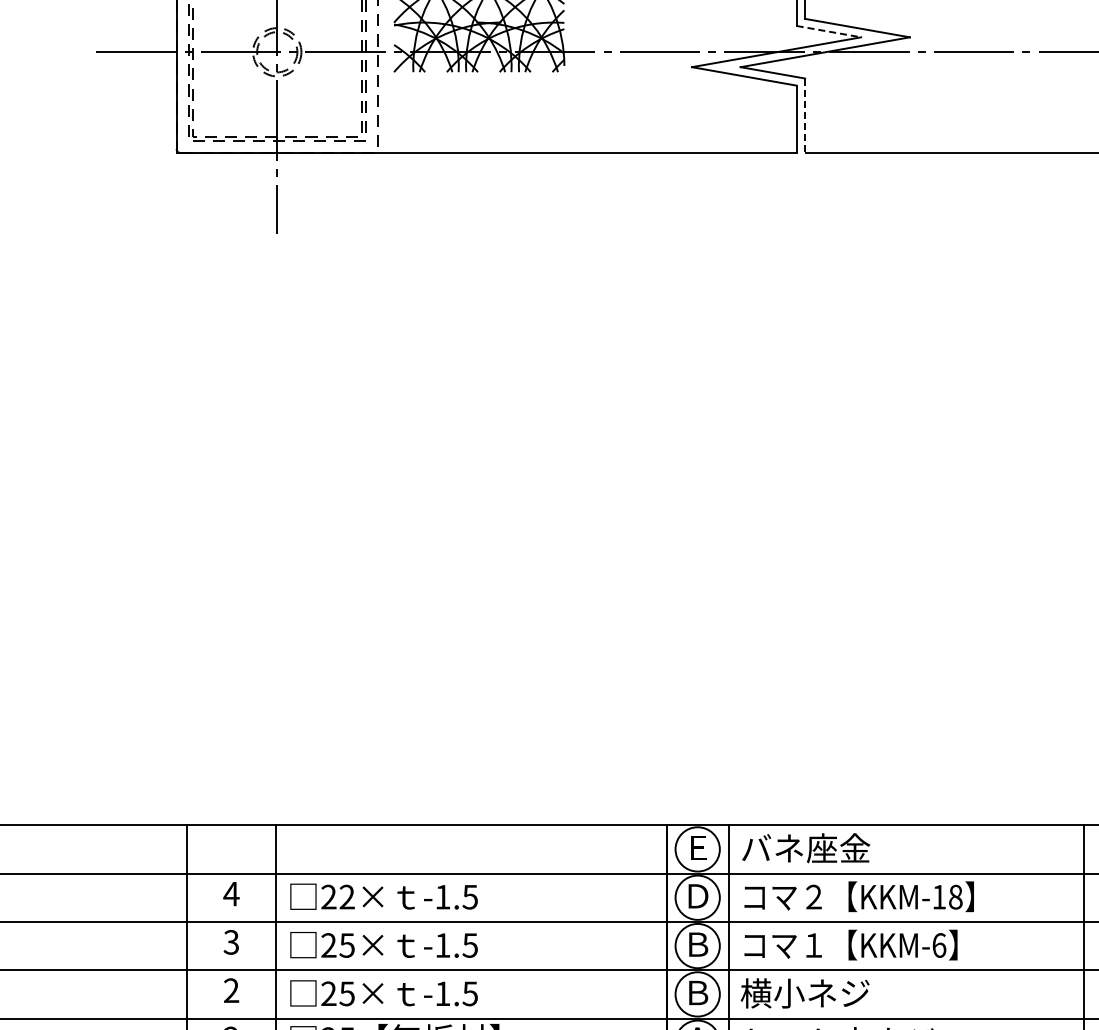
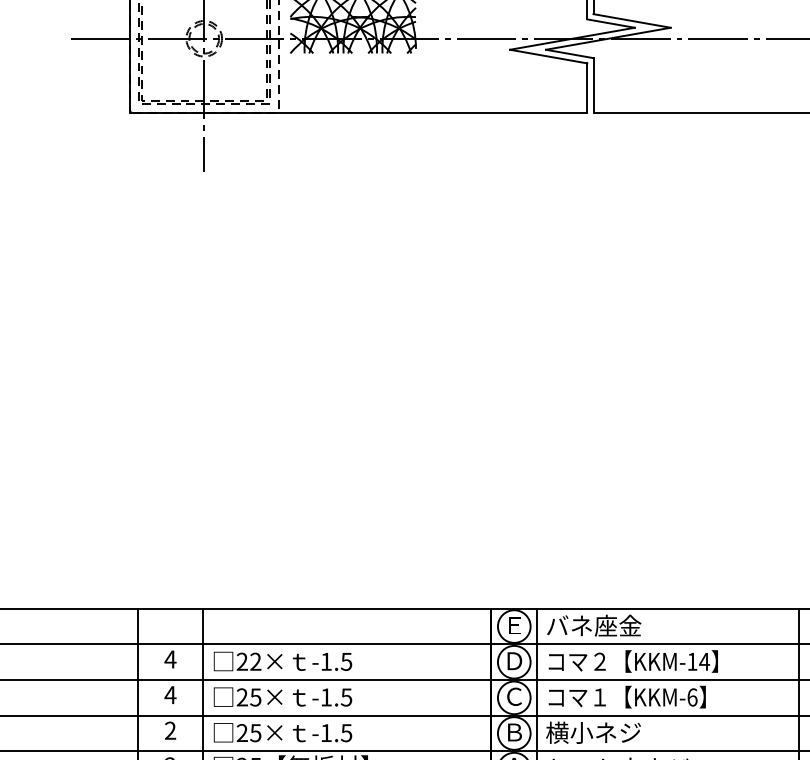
line: (828, 31) -> (610, 23), dashed -> solid
line: (805, 116) -> (593, 86), dashed -> solid
text: (955, 896) -> (704, 661), KKM-18 -> KKM-14
text: (231, 942) -> (170, 695), 3 -> 4
text: (698, 944) -> (514, 696), Ｂ -> Ｃ

